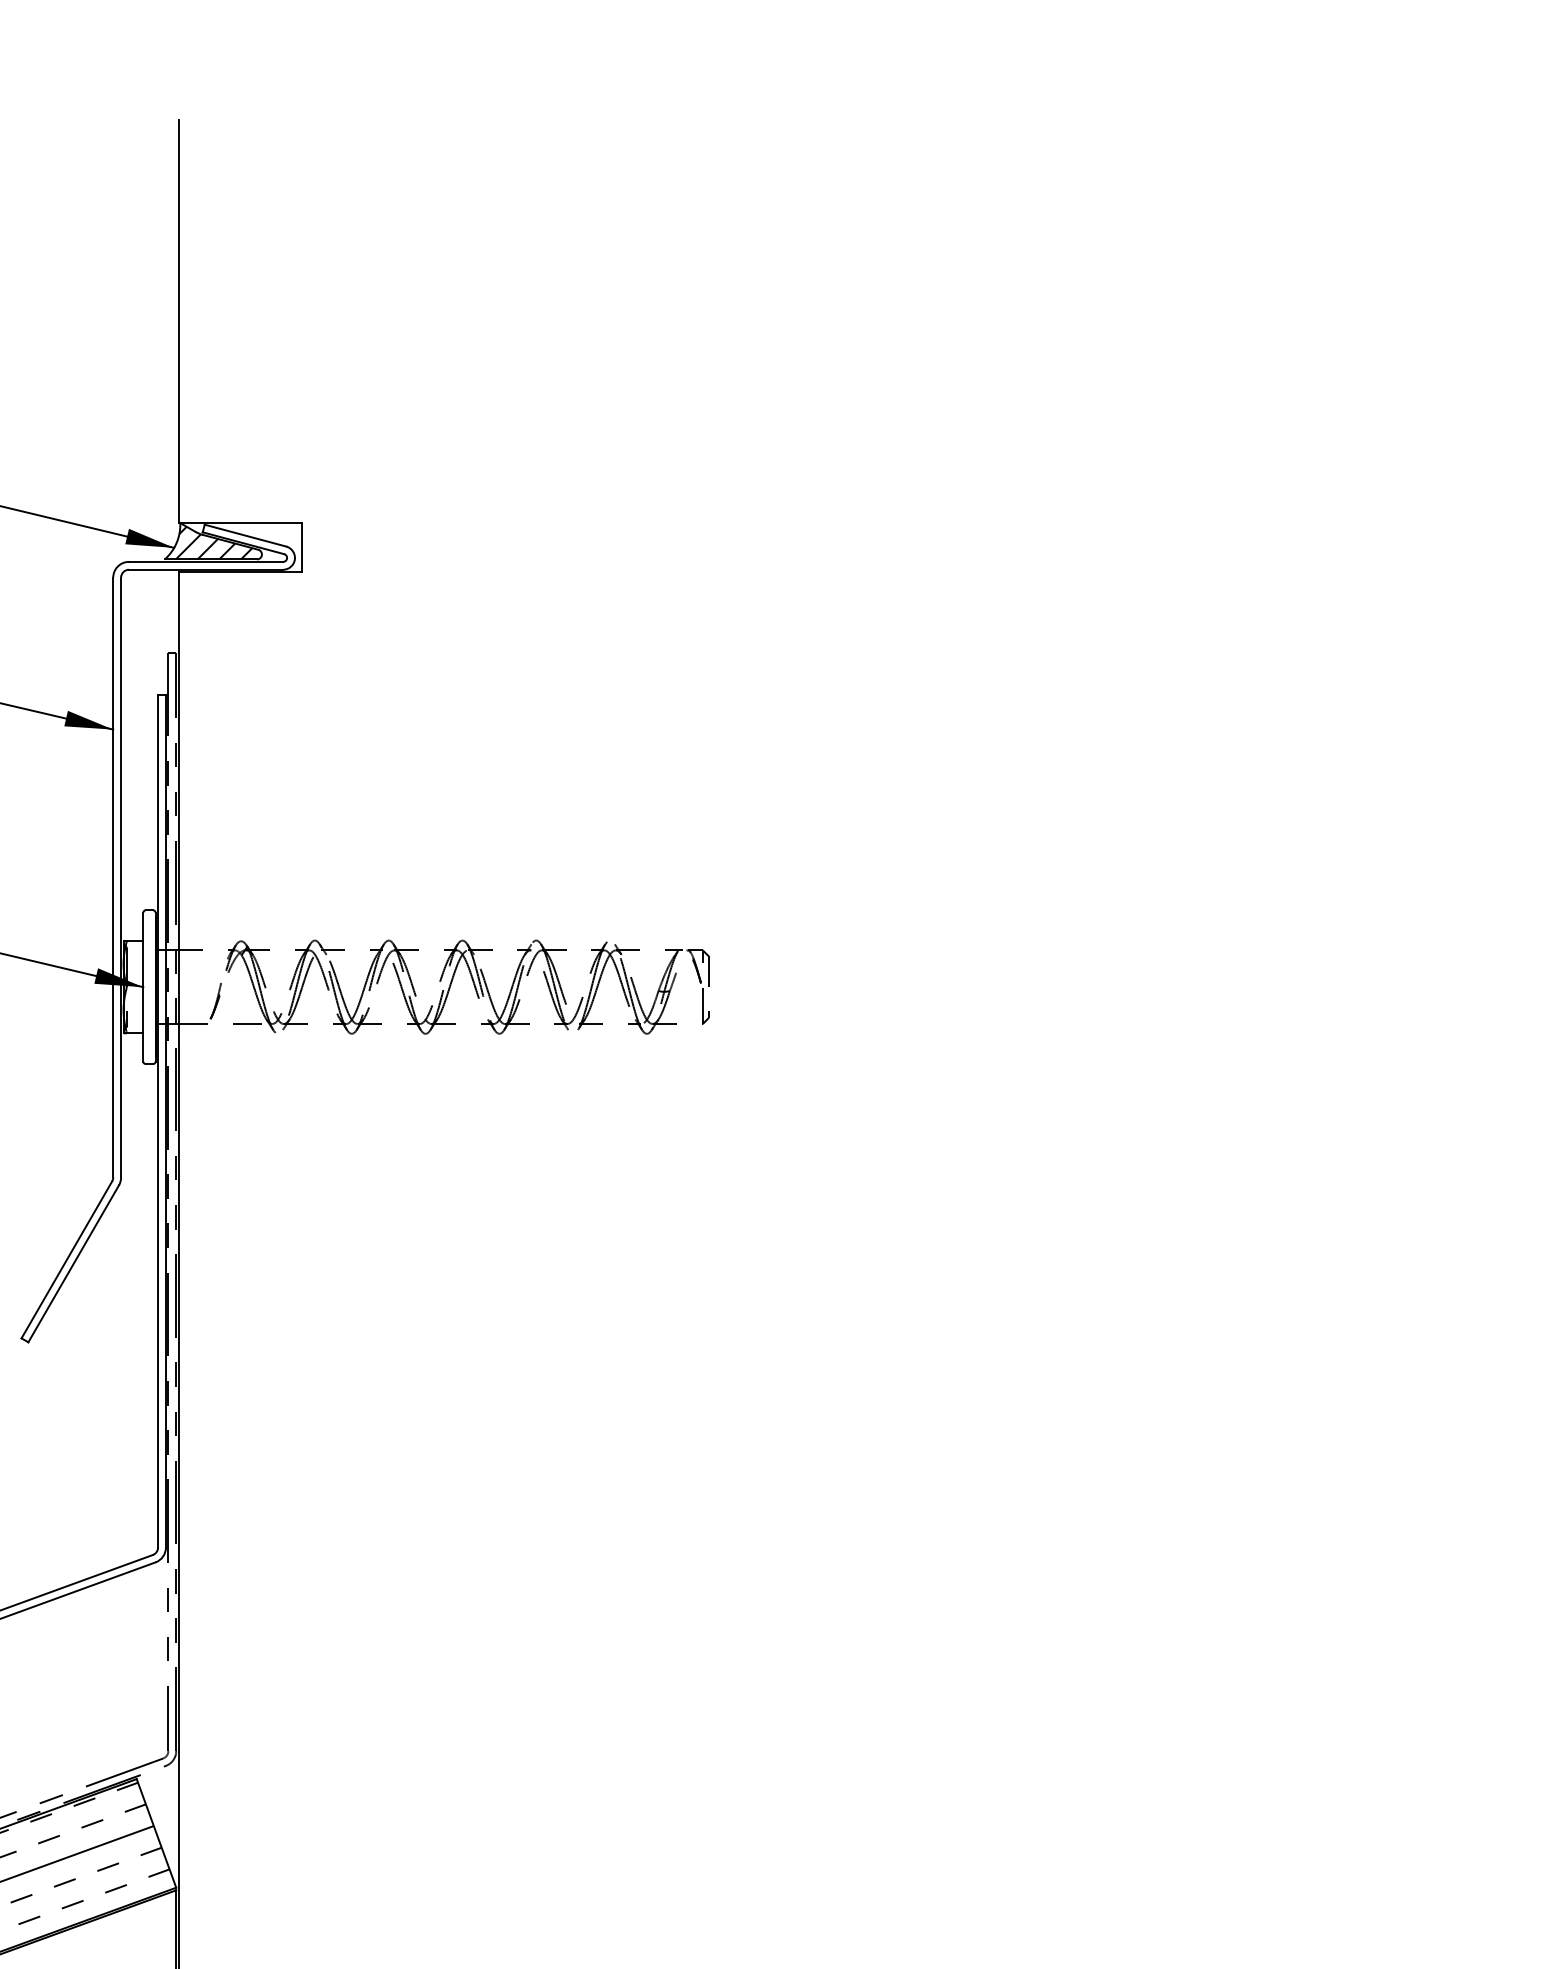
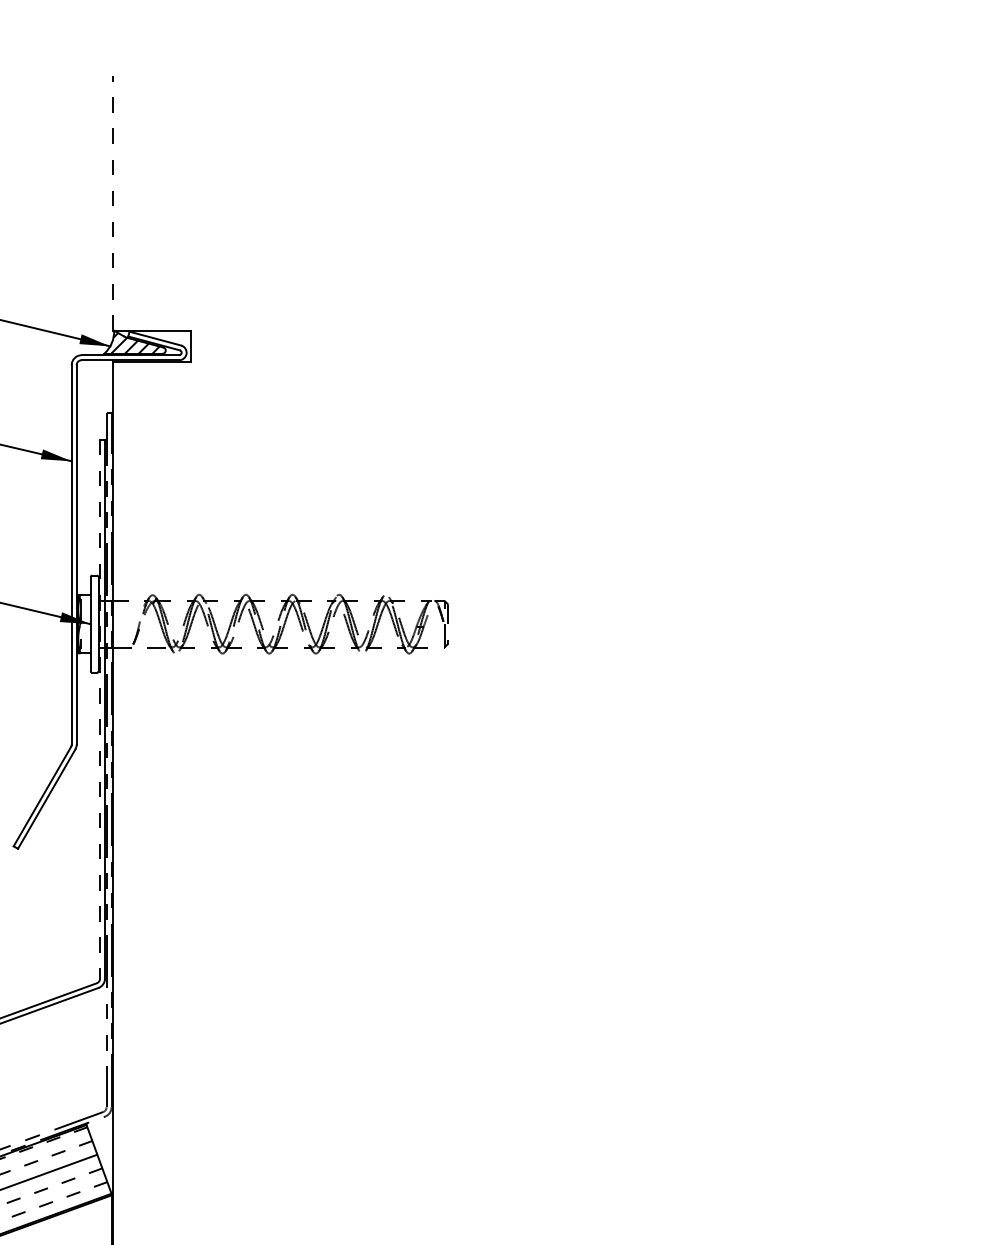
line: (179, 320) -> (113, 202), solid -> dashed
line: (158, 1122) -> (100, 709), solid -> dashed

